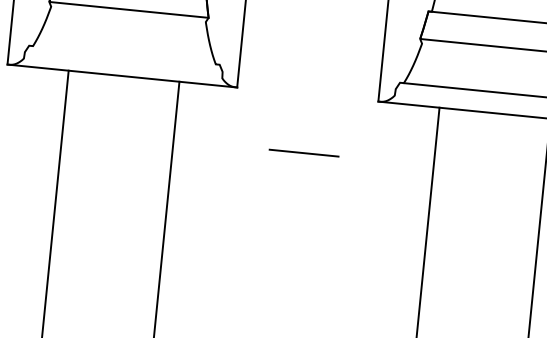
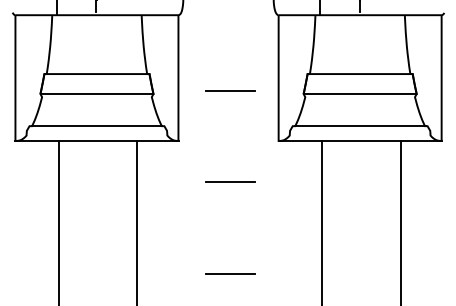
line: (317, 23) -> (230, 90), added
line: (125, 55) -> (97, 126), added
line: (290, 281) -> (229, 273), added

